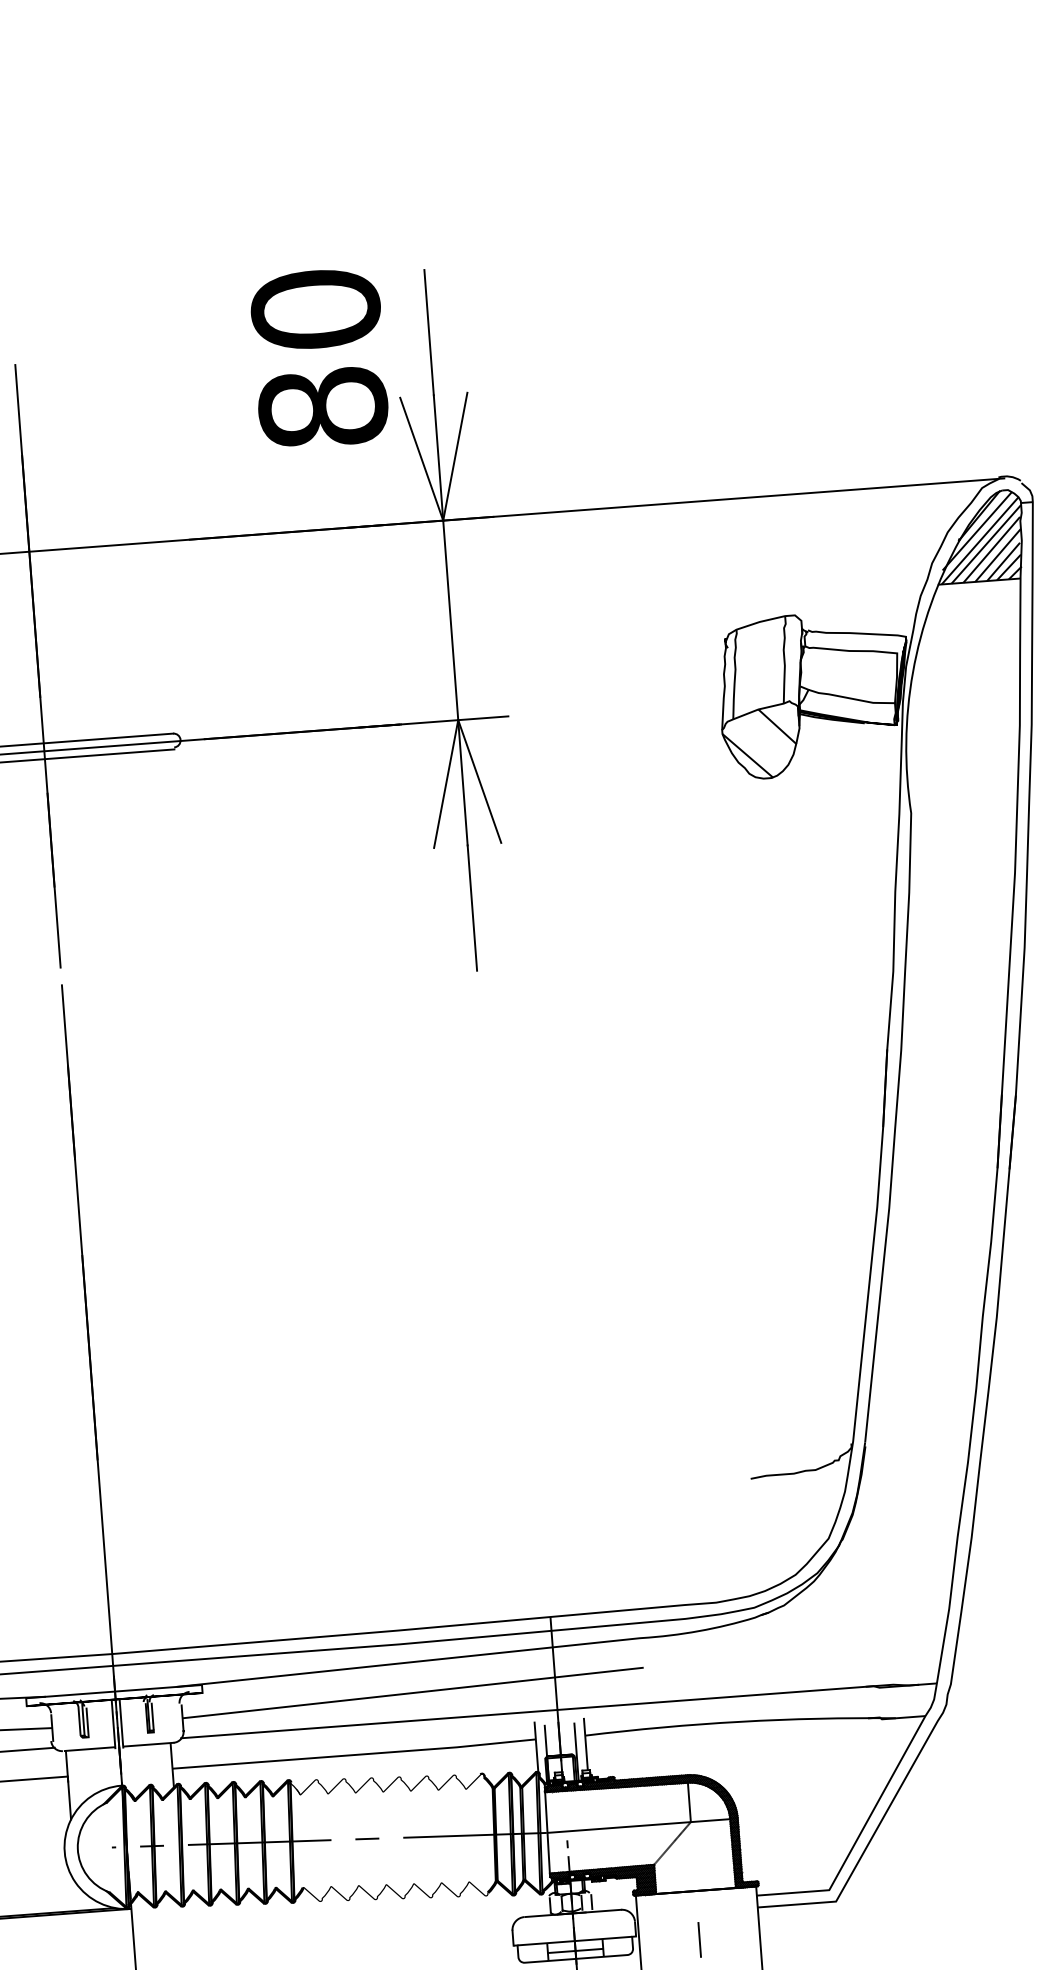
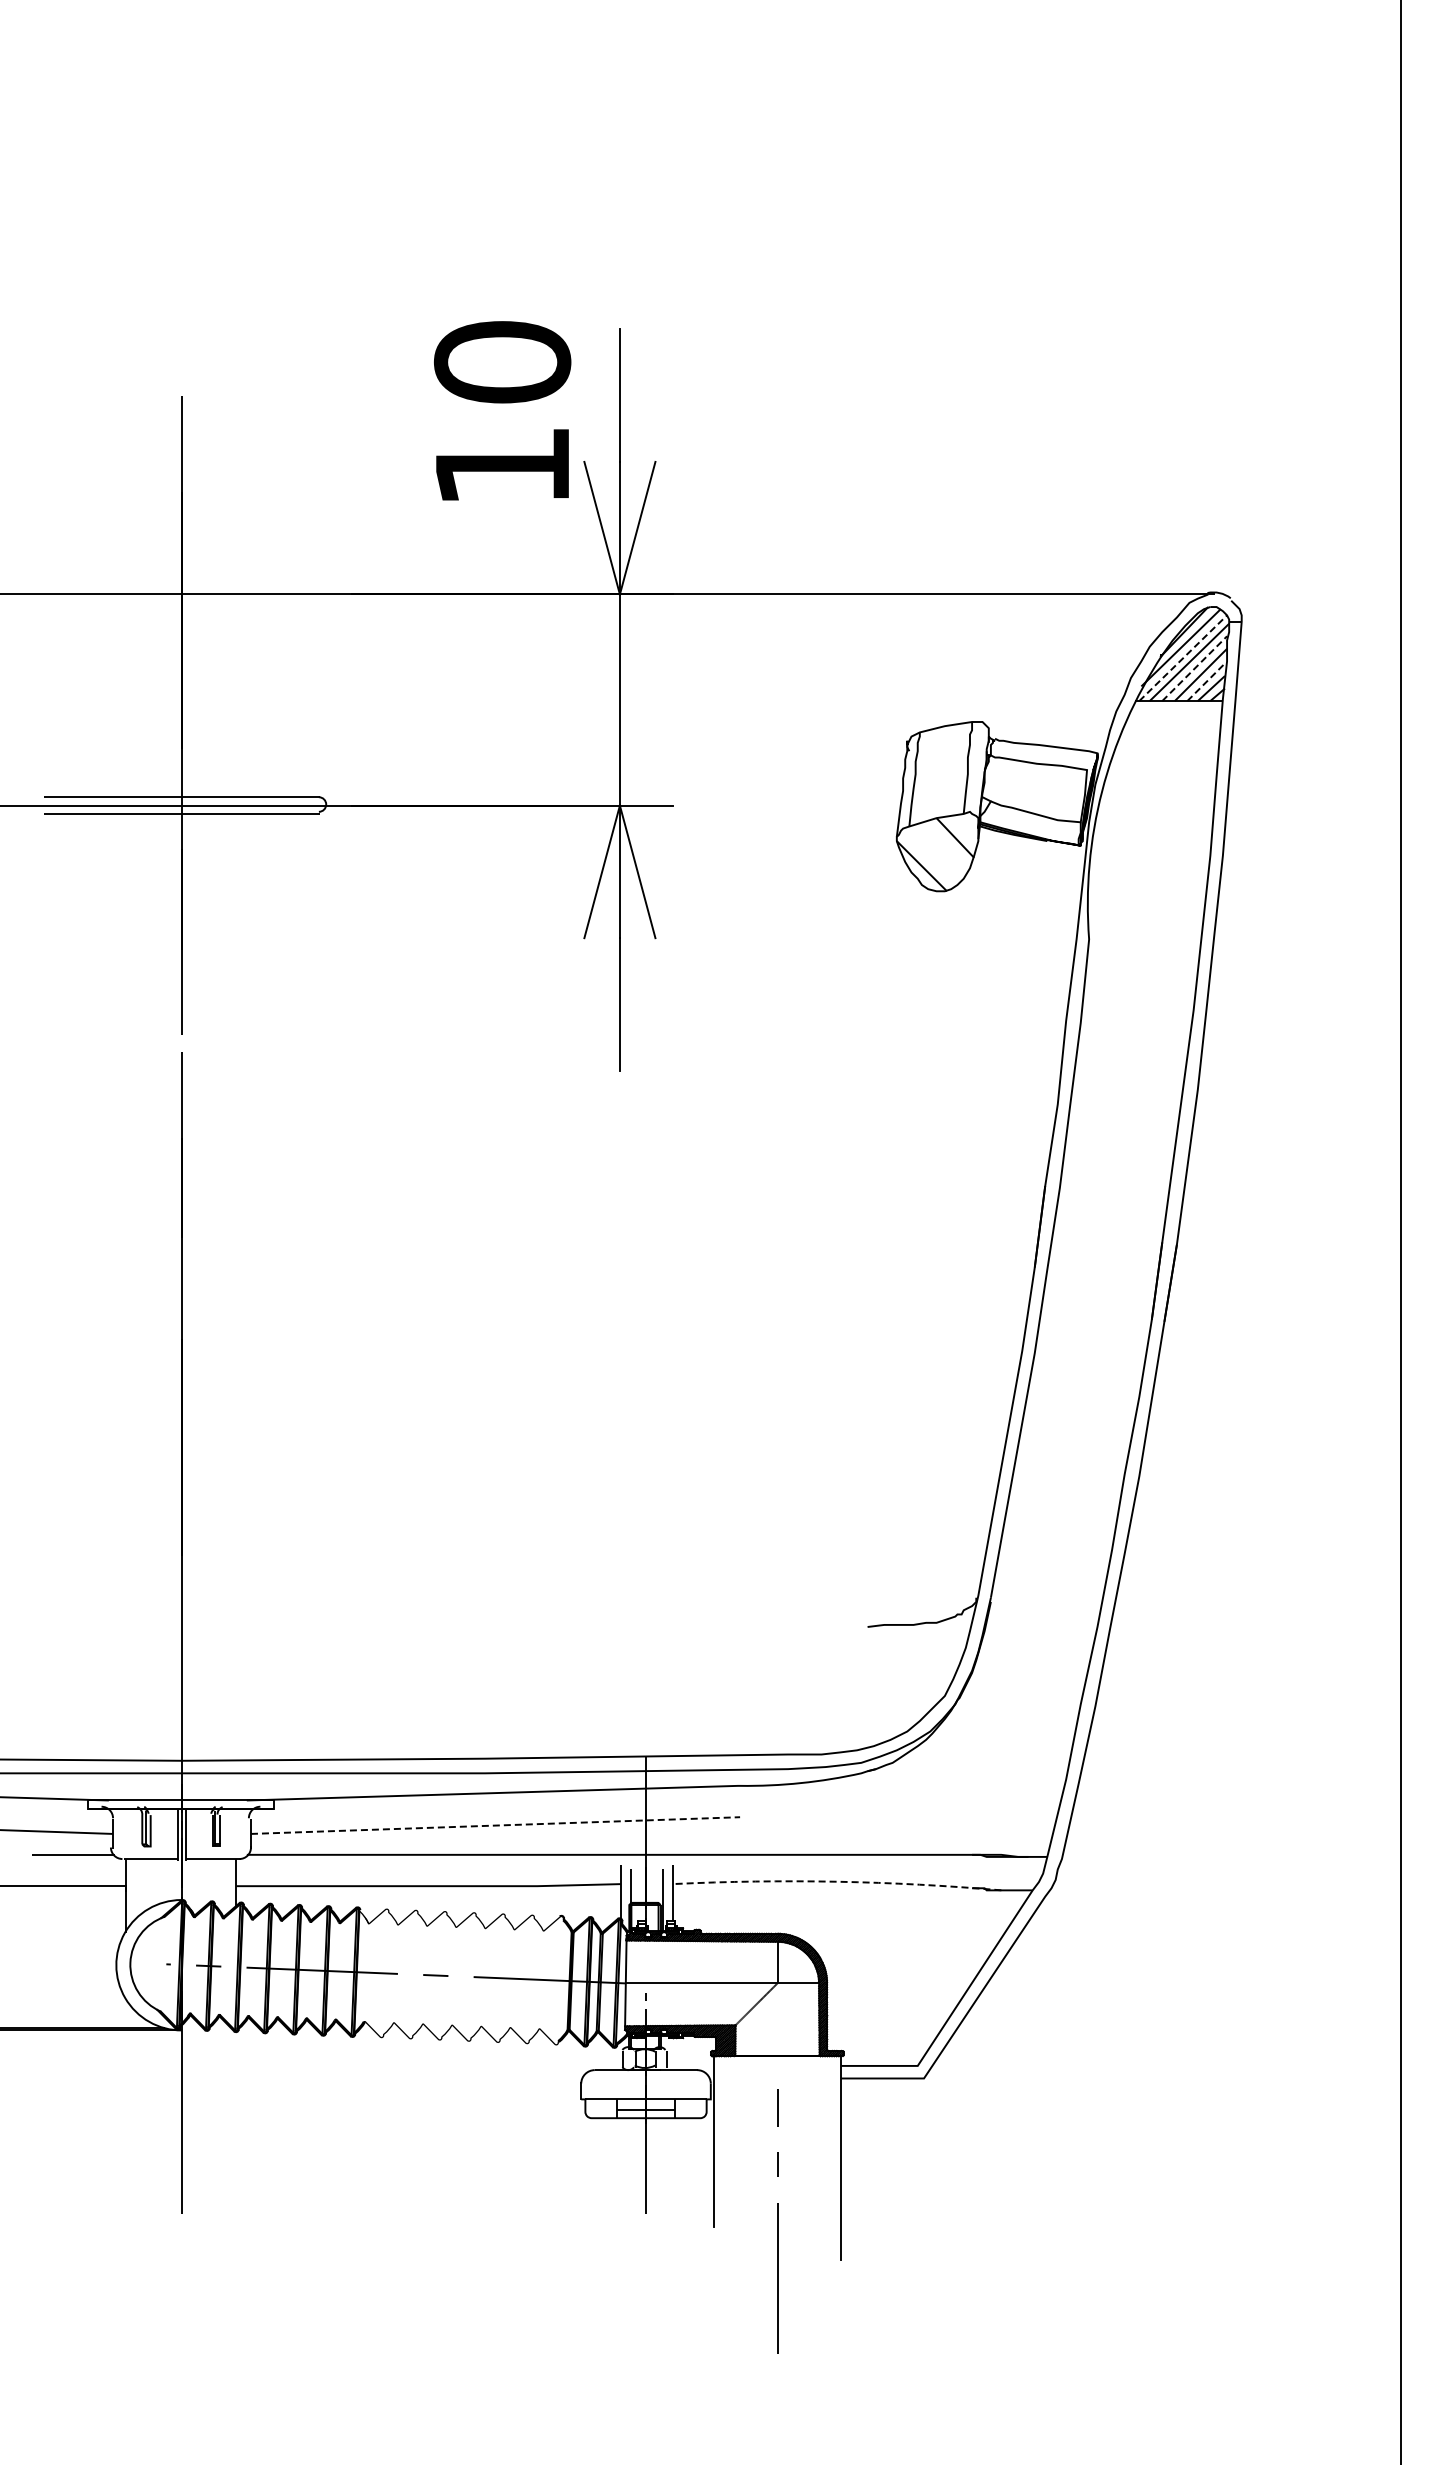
text: (323, 408) -> (502, 466), 80 -> 10
line: (980, 540) -> (1183, 657), solid -> dashed
line: (991, 549) -> (1194, 668), solid -> dashed
line: (1003, 562) -> (1206, 682), solid -> dashed
line: (413, 1692) -> (495, 1825), solid -> dashed
arc: (740, 1721) -> (837, 1881), solid -> dashed

